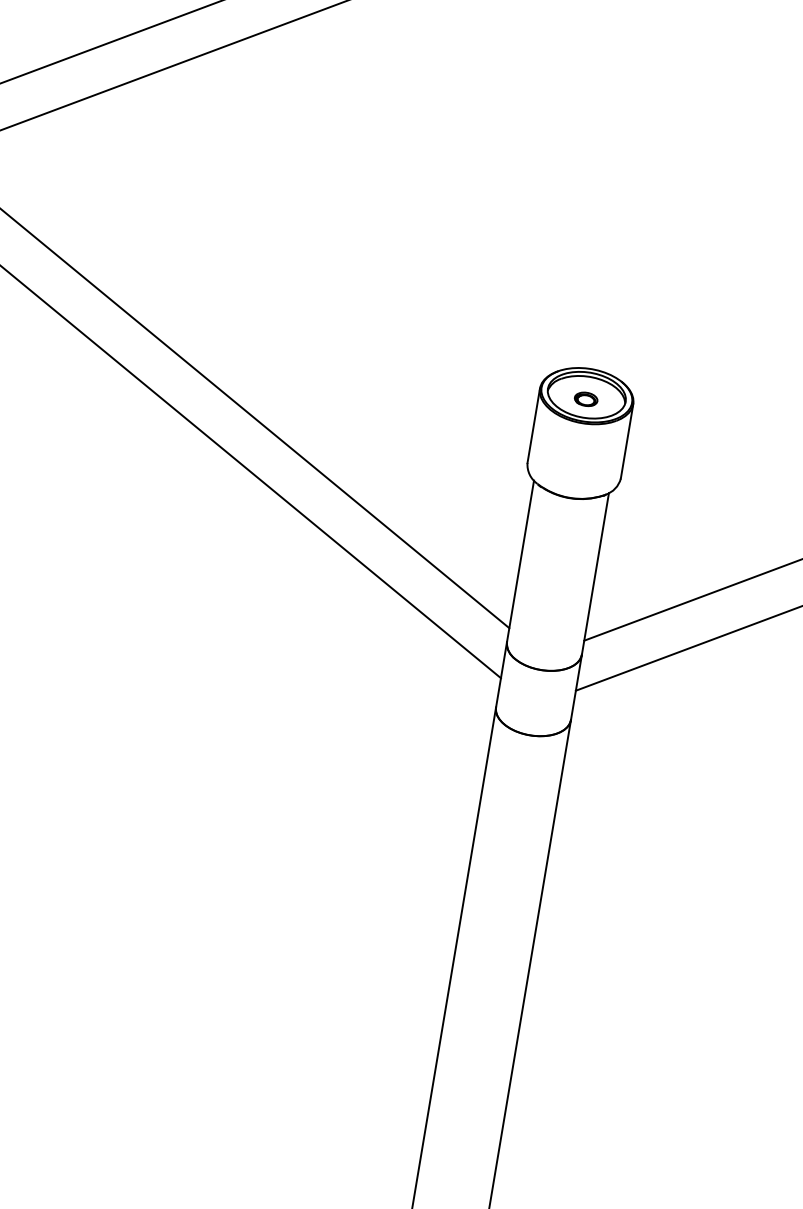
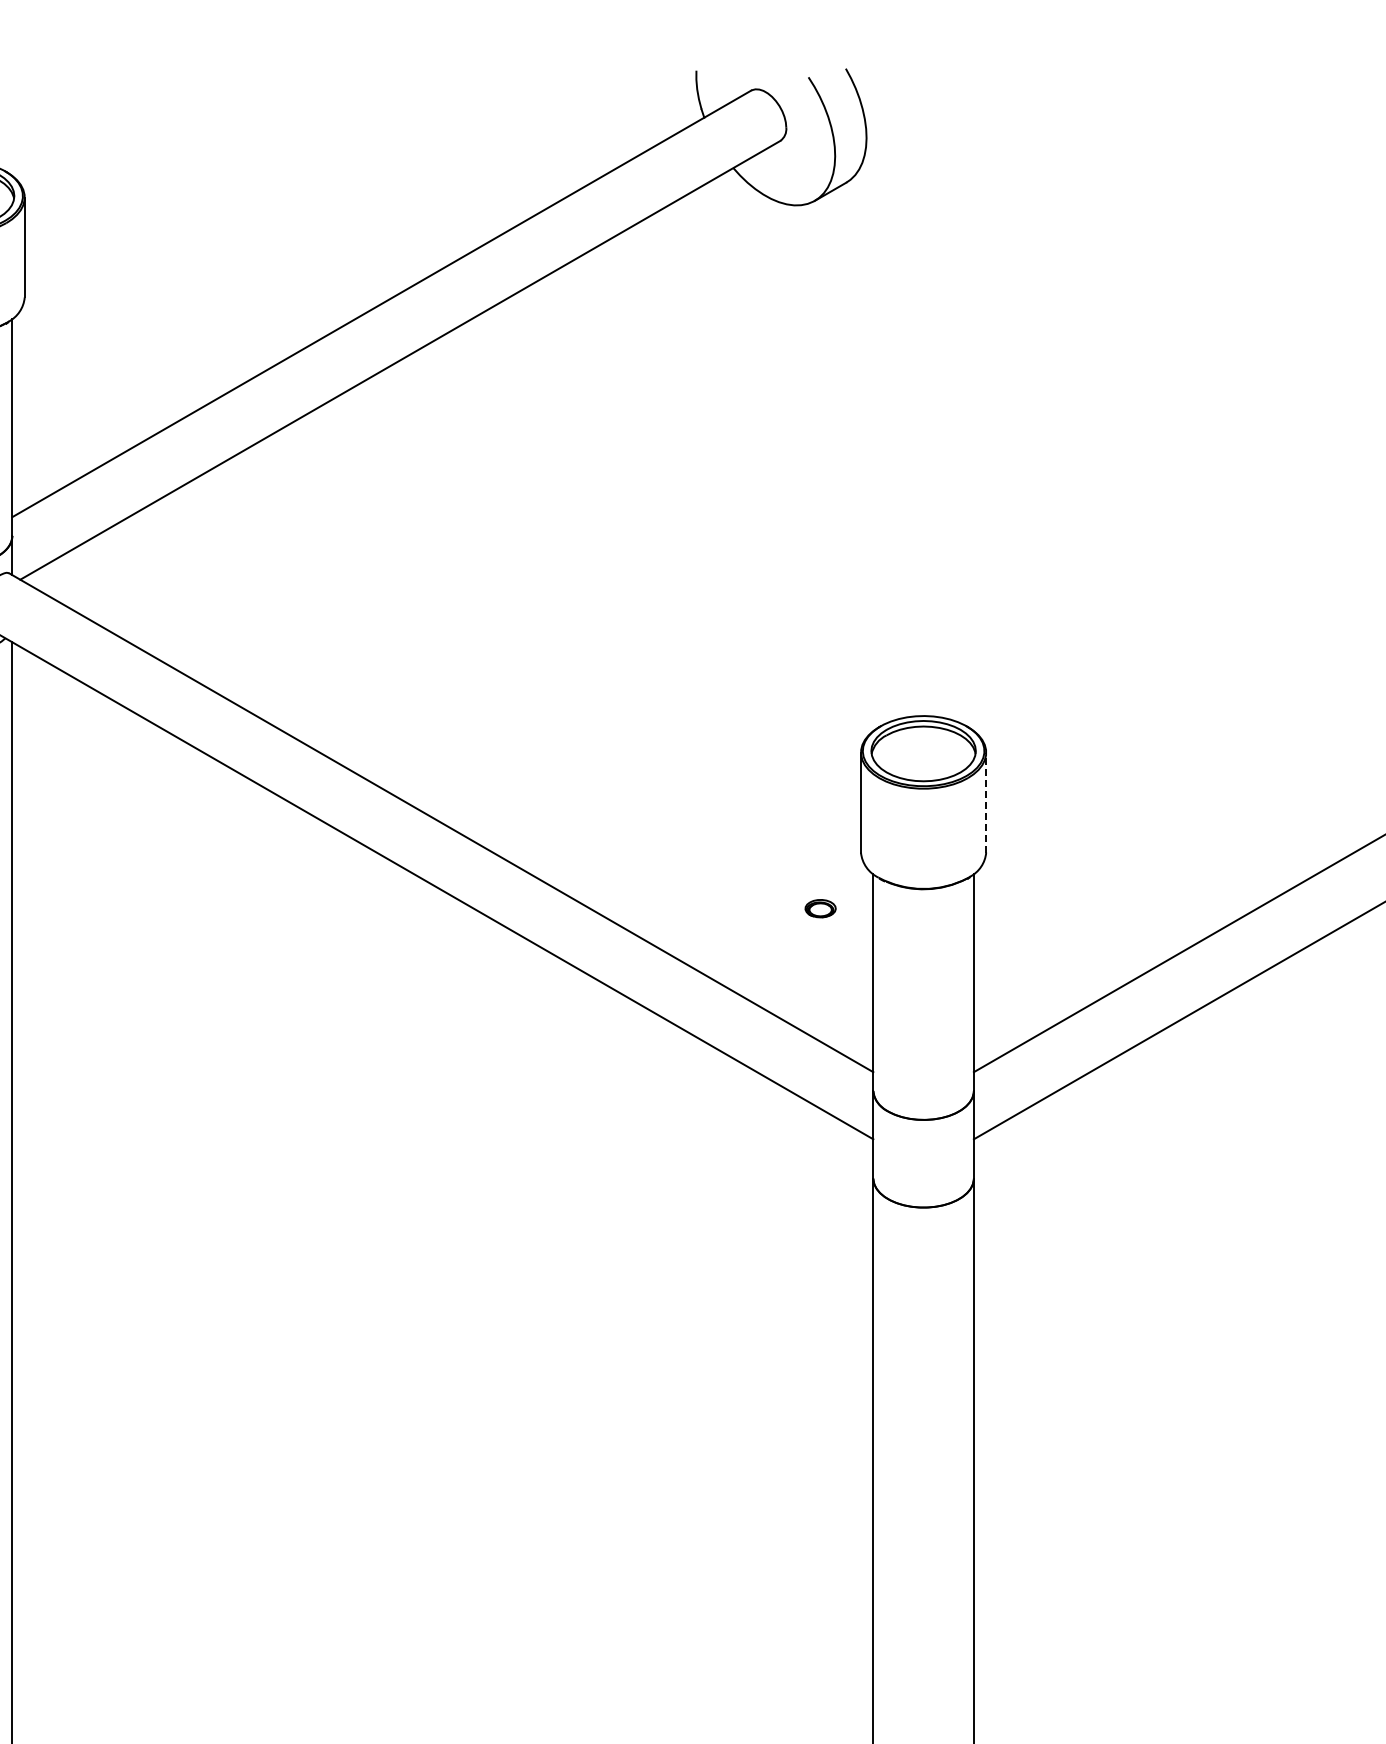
part: (586, 399) -> (820, 908), moved
line: (627, 441) -> (986, 802), solid -> dashed

